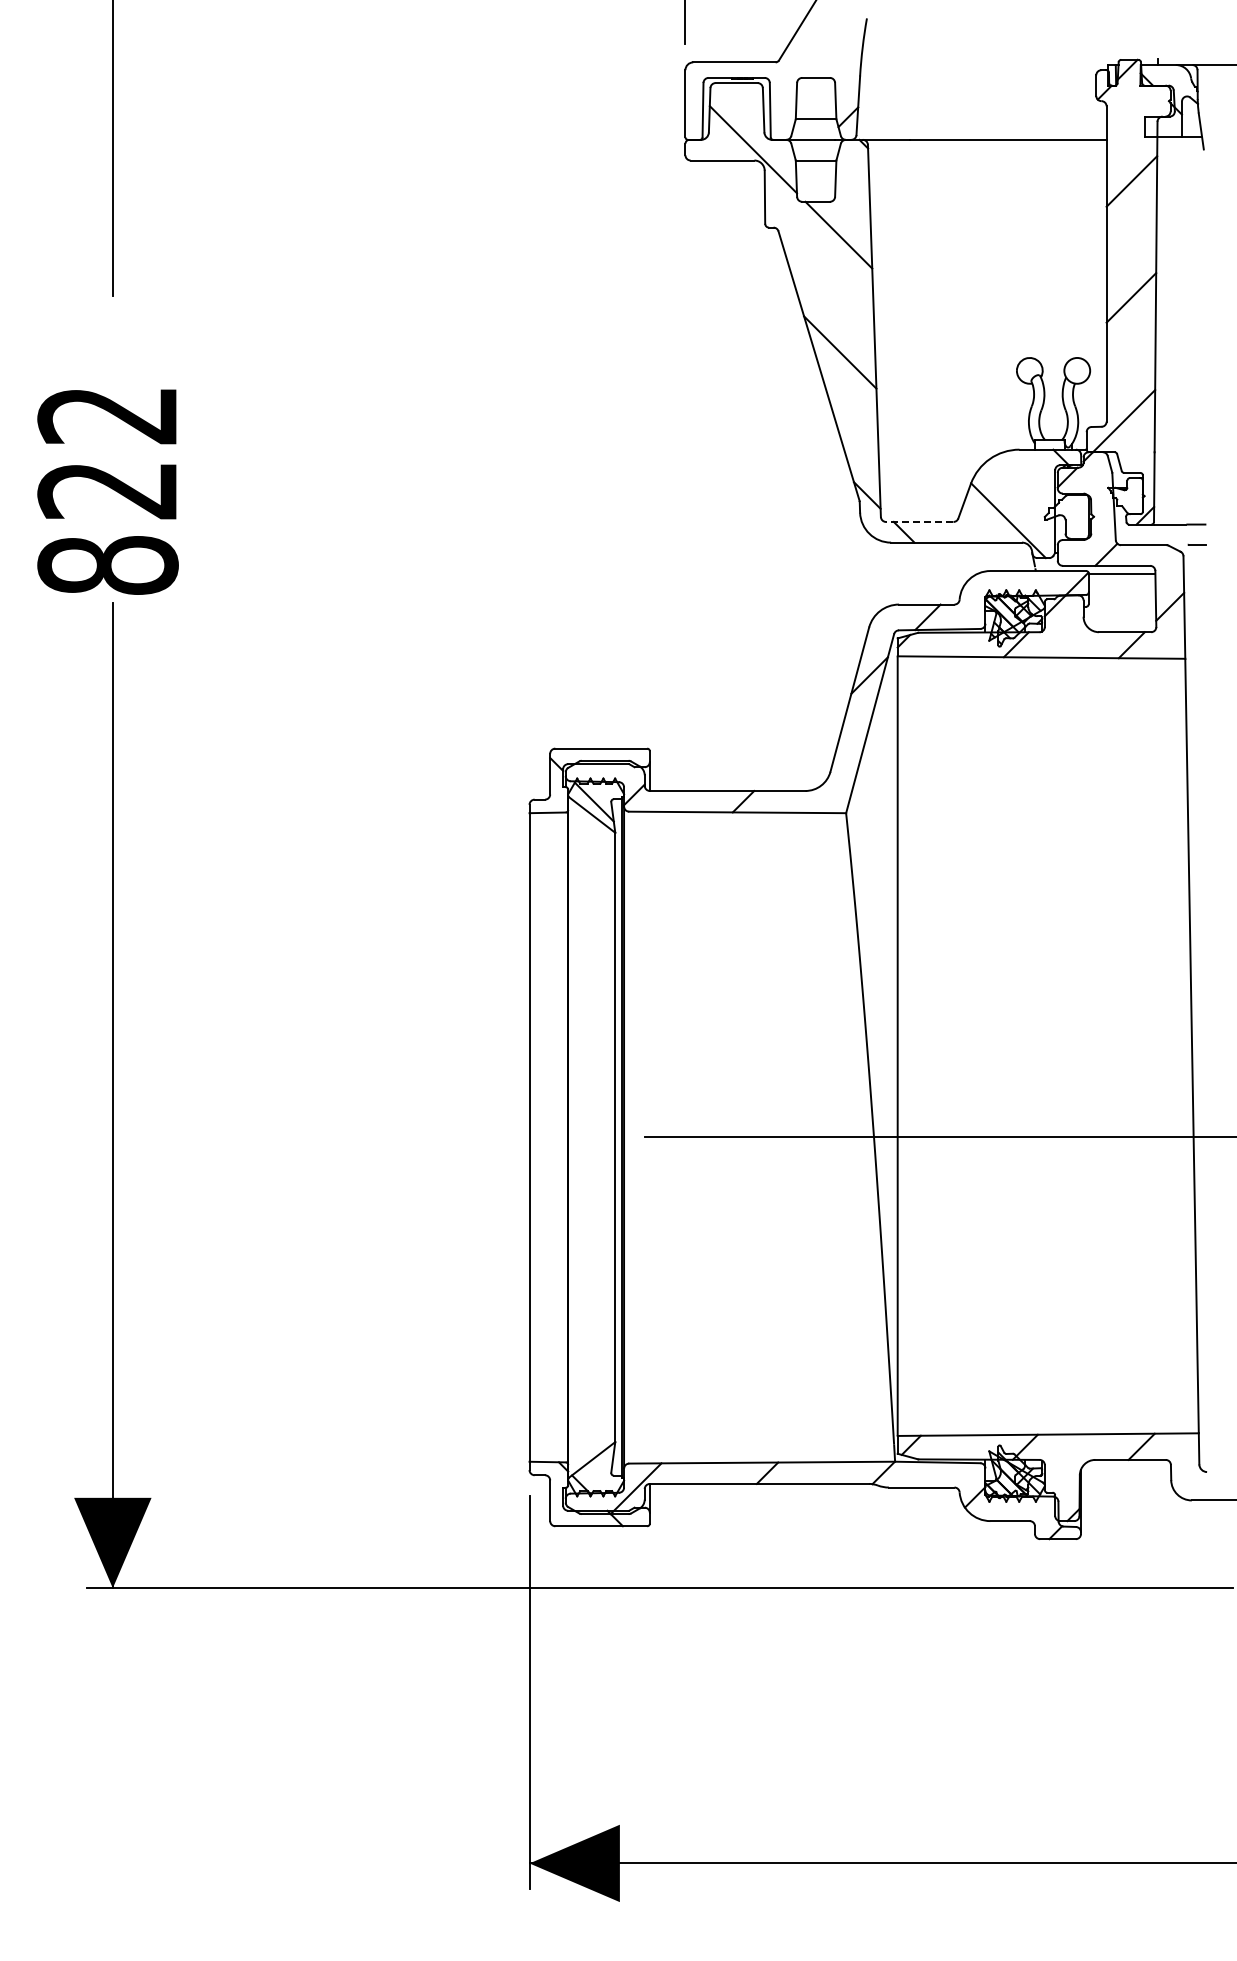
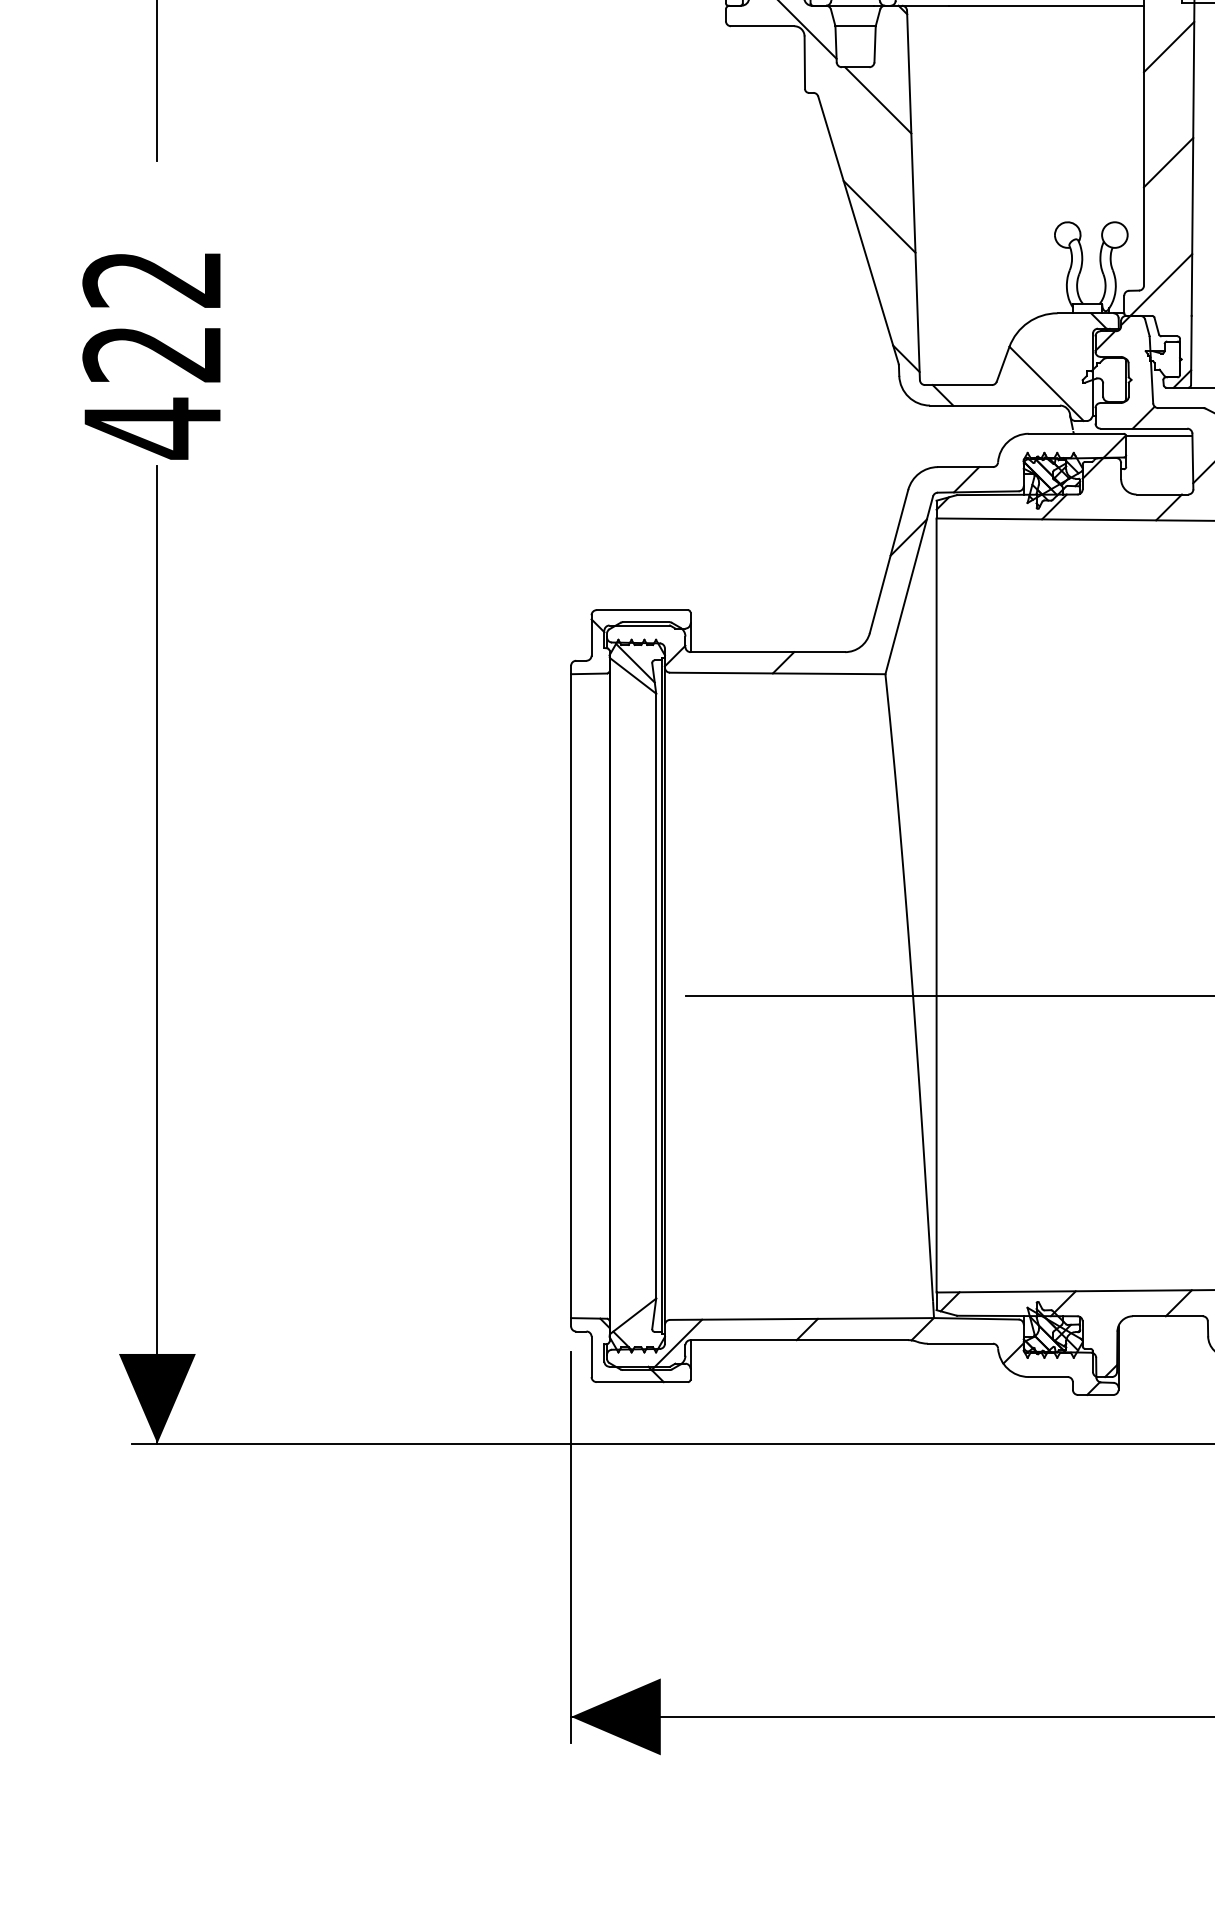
line: (919, 521) -> (958, 384), dashed -> solid
text: (107, 565) -> (152, 428), 822 -> 422

